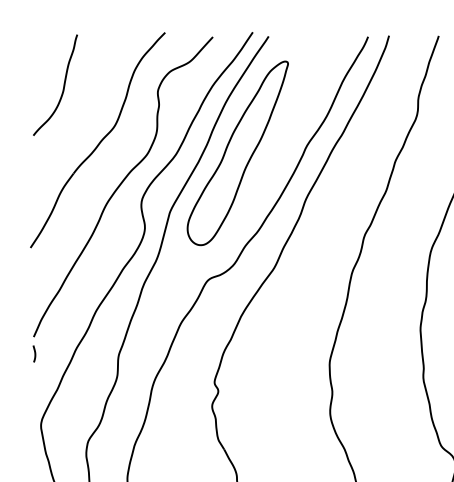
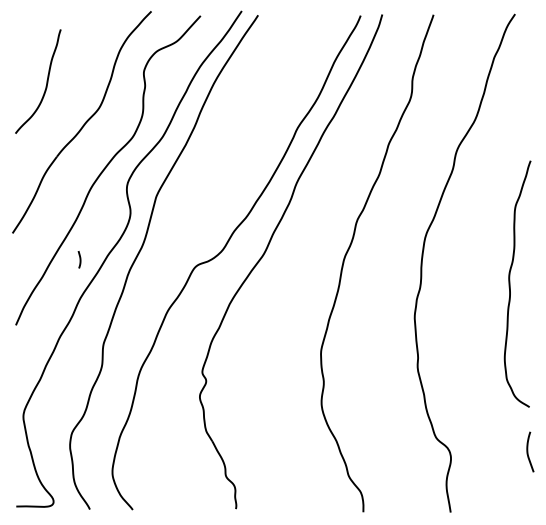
curve: (63, 85) -> (46, 81), moved
part: (237, 152) -> (226, 135), removed
curve: (34, 353) -> (79, 259), moved

